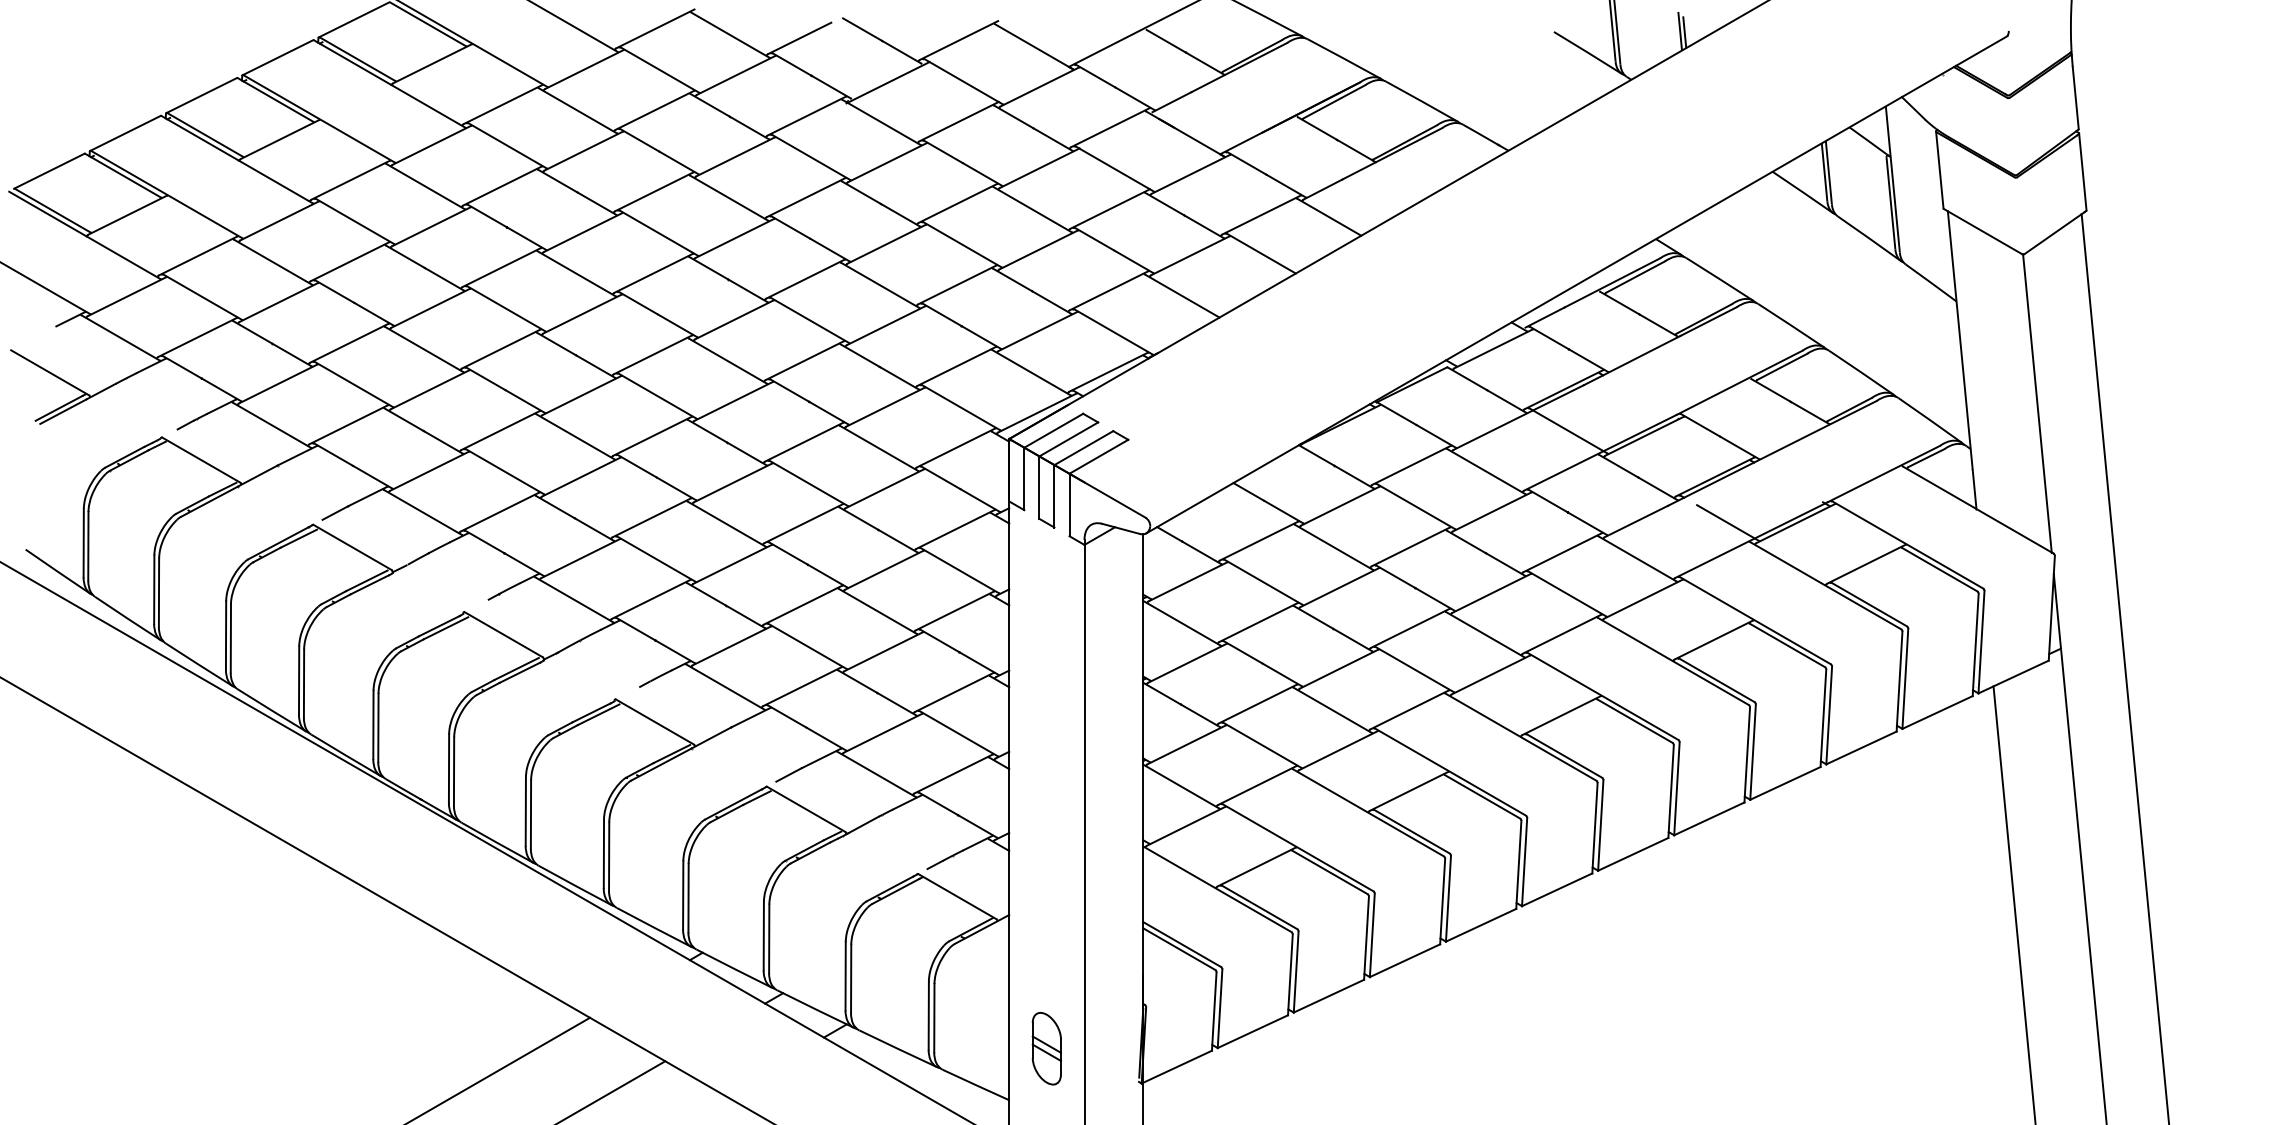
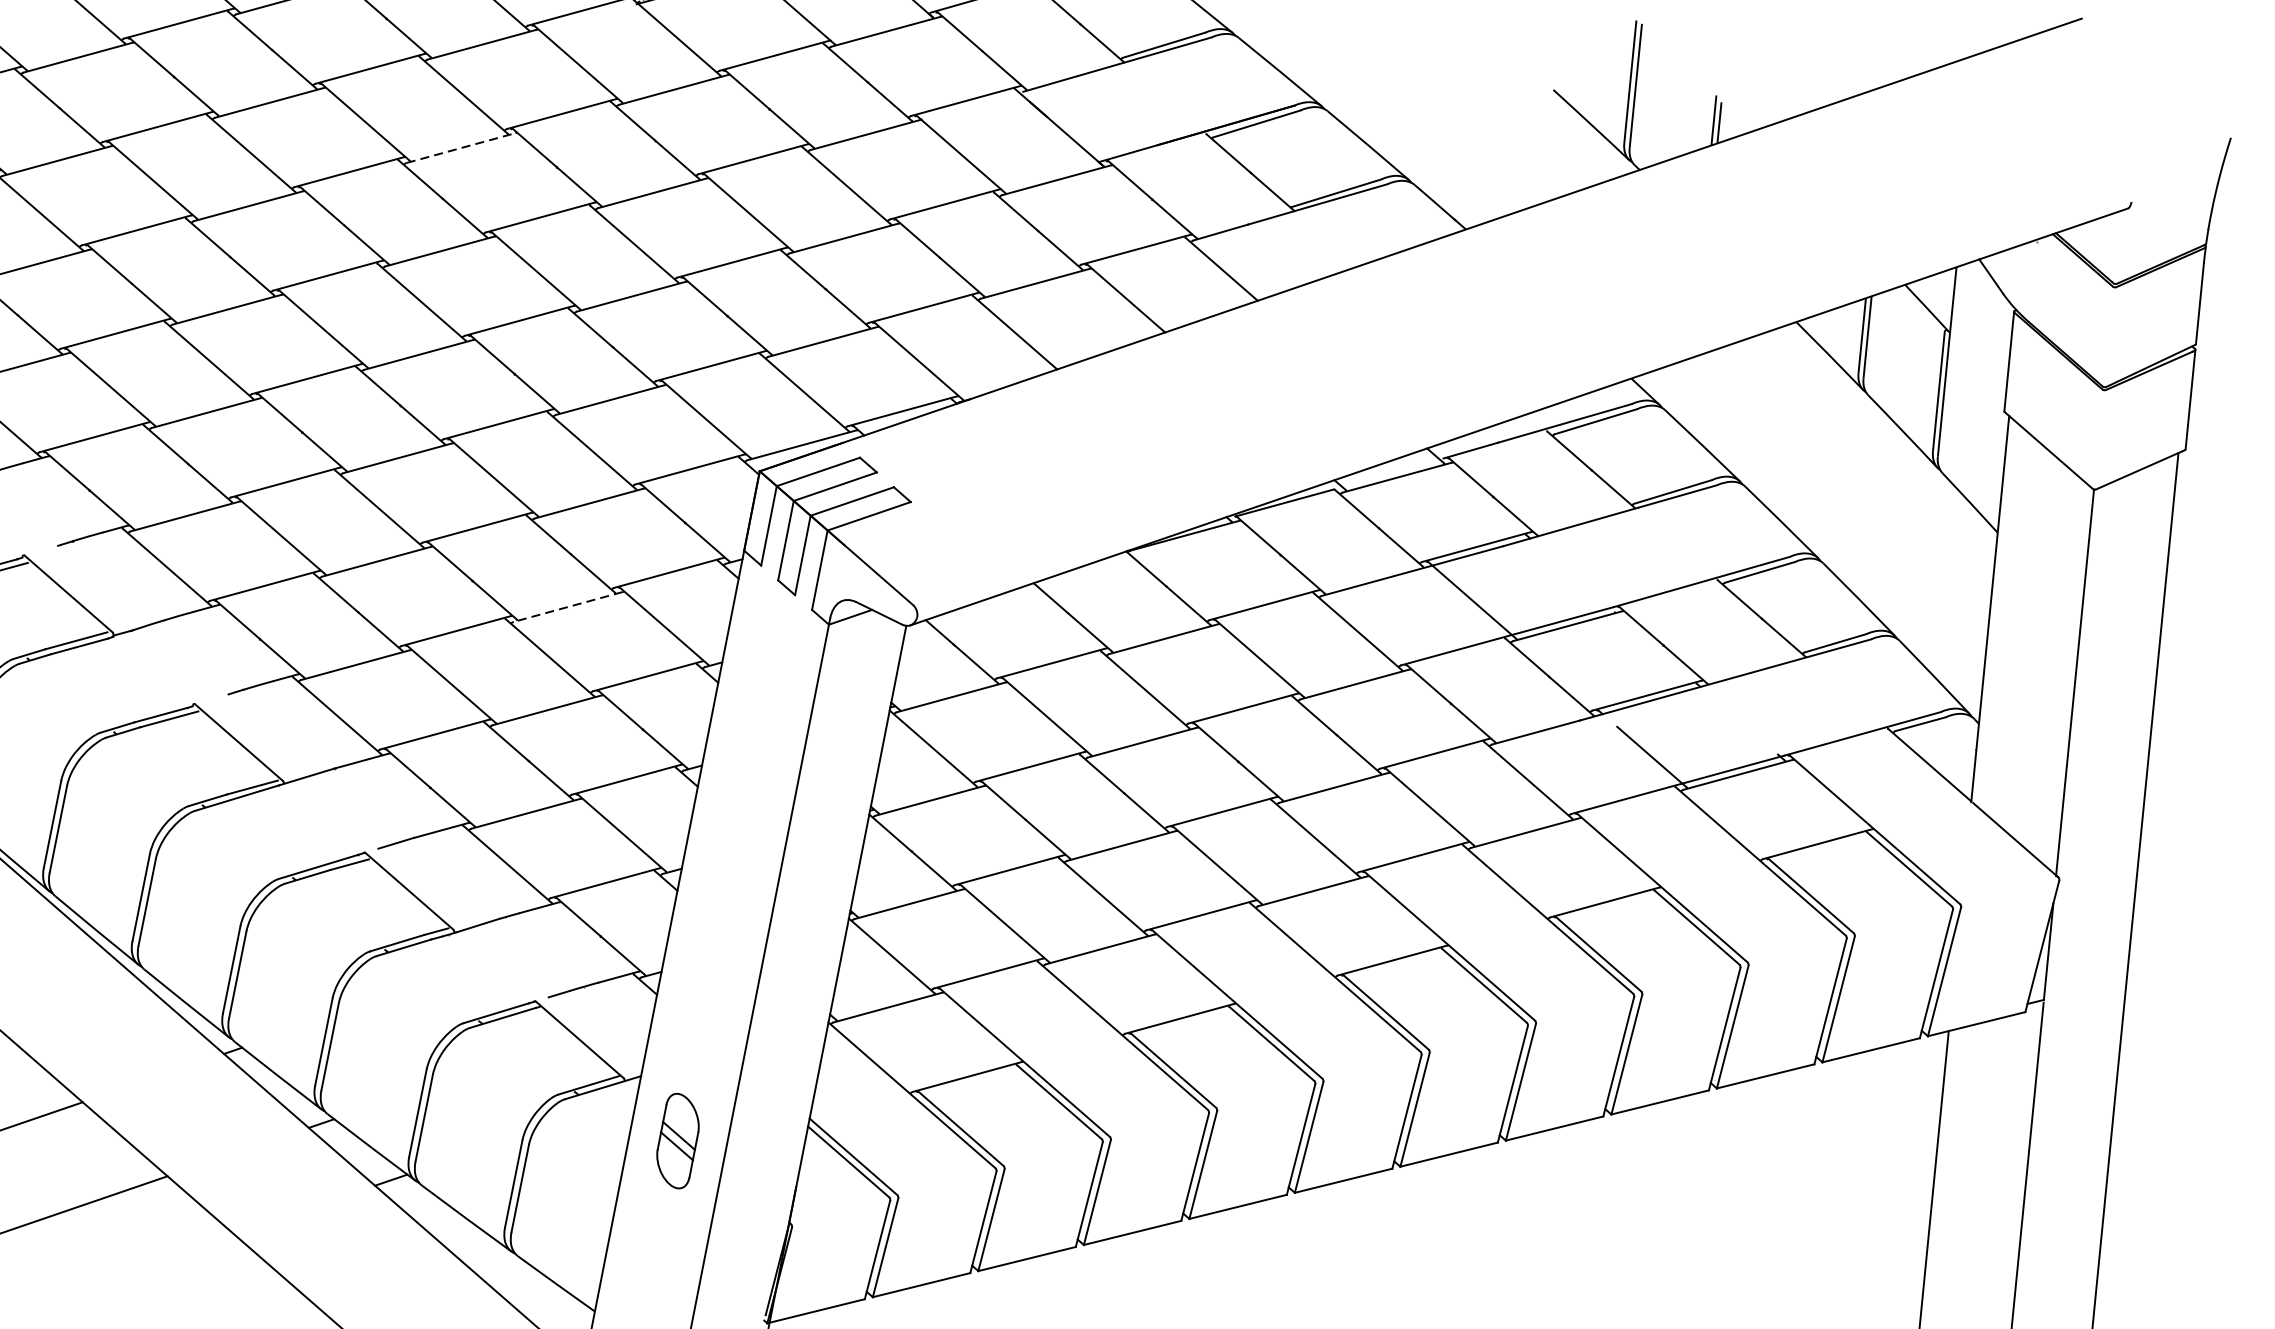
line: (734, 238) -> (460, 148), solid -> dashed
line: (884, 570) -> (568, 607), solid -> dashed
part: (1046, 1048) -> (677, 1140), moved

